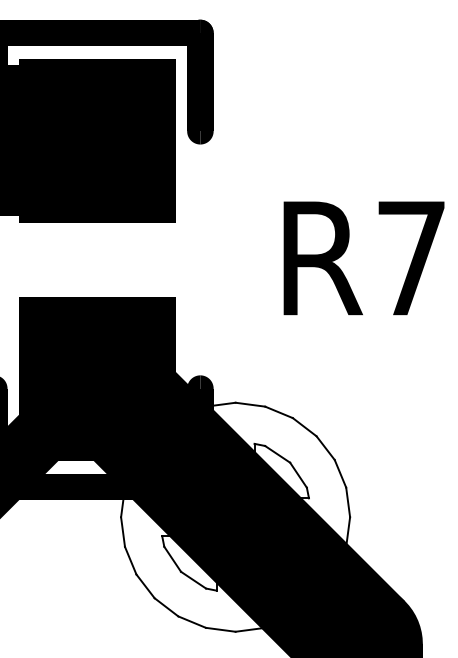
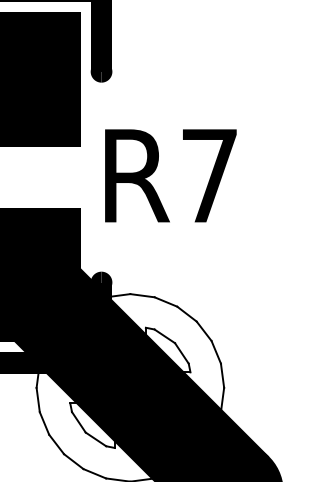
text: (363, 258) -> (170, 175), moved

